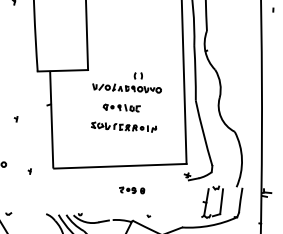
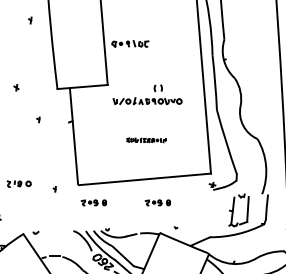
part: (121, 107) -> (130, 43), moved
part: (16, 118) -> (38, 119), moved
part: (123, 127) -> (146, 140), size x0.6
part: (67, 186) -> (93, 202), added

